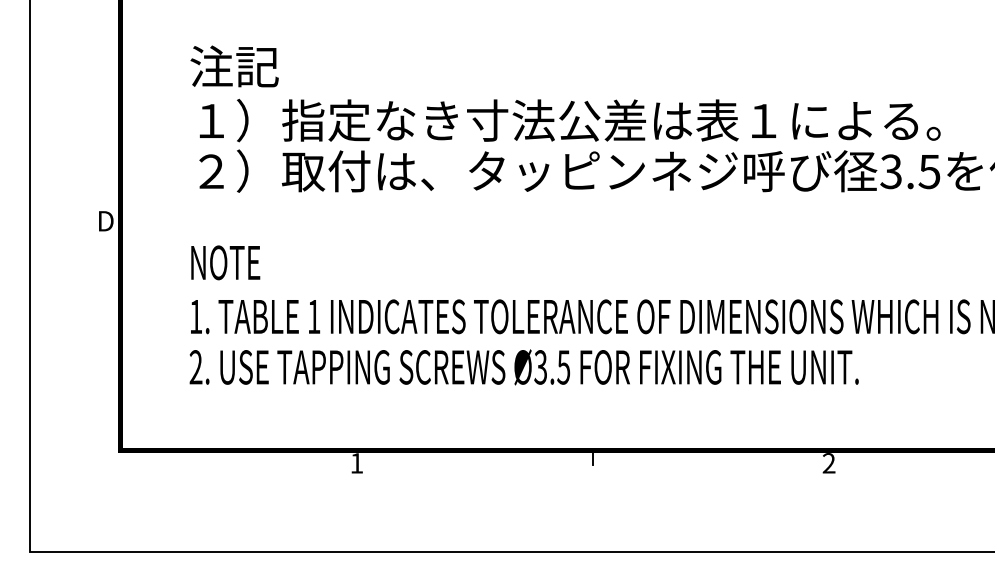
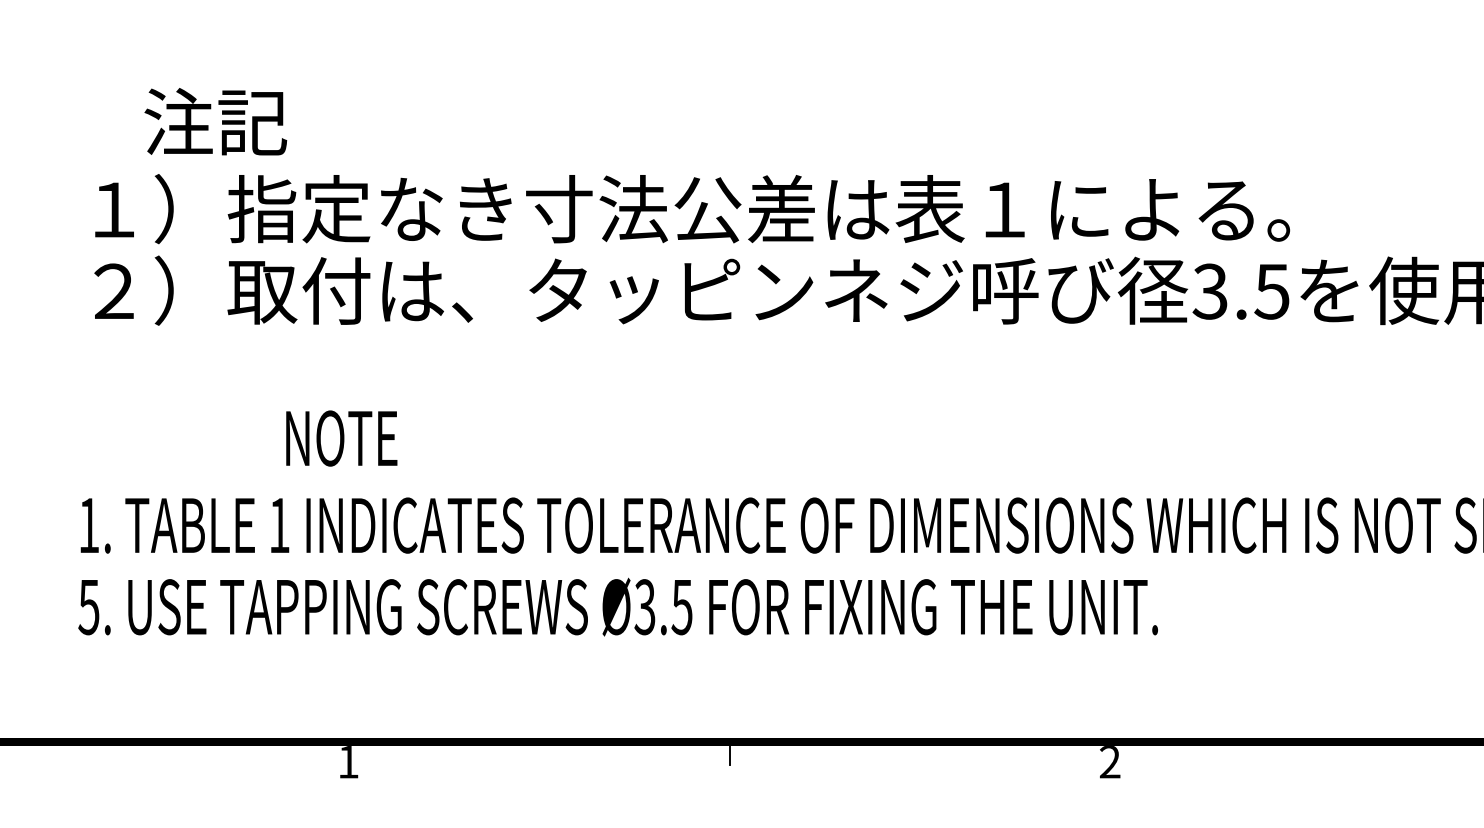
text: (234, 66) -> (215, 121), moved
text: (225, 262) -> (341, 437), moved
text: (195, 367) -> (88, 607), 2. -> 5.

